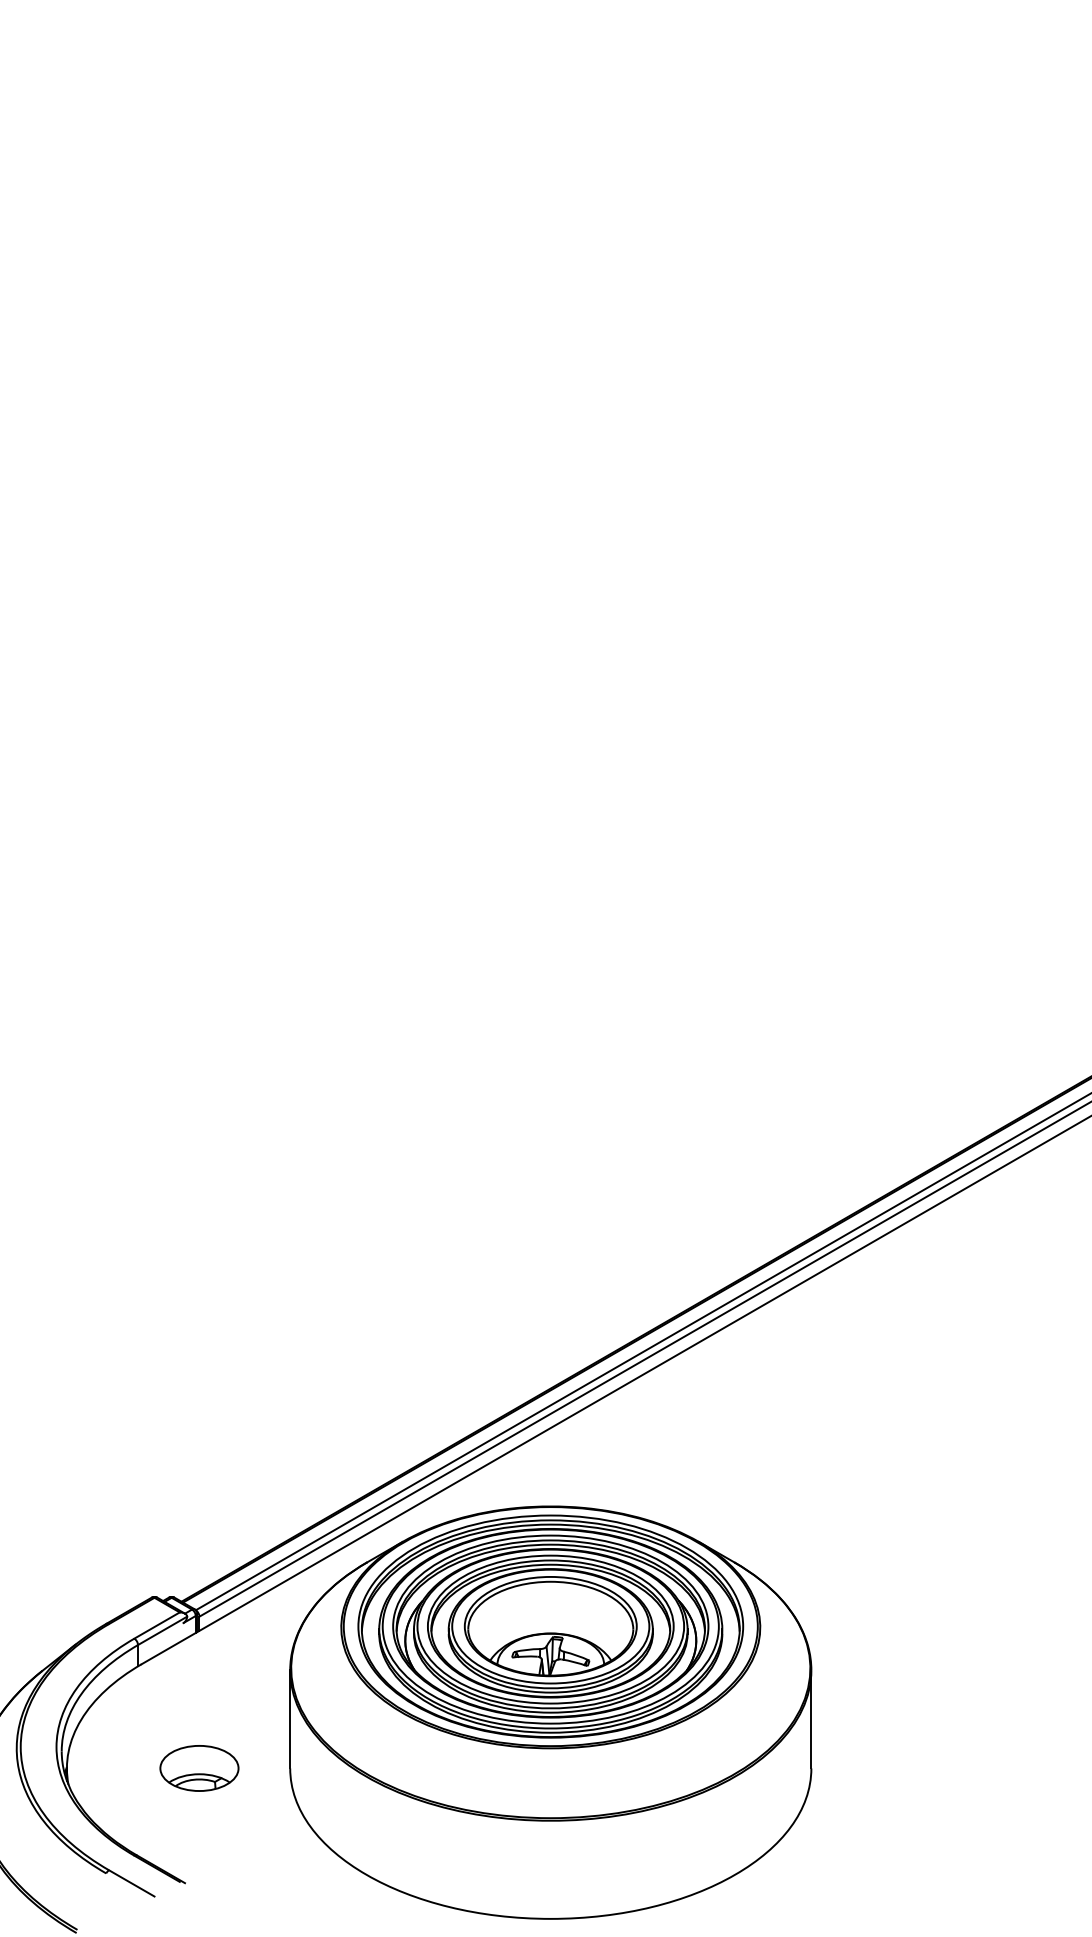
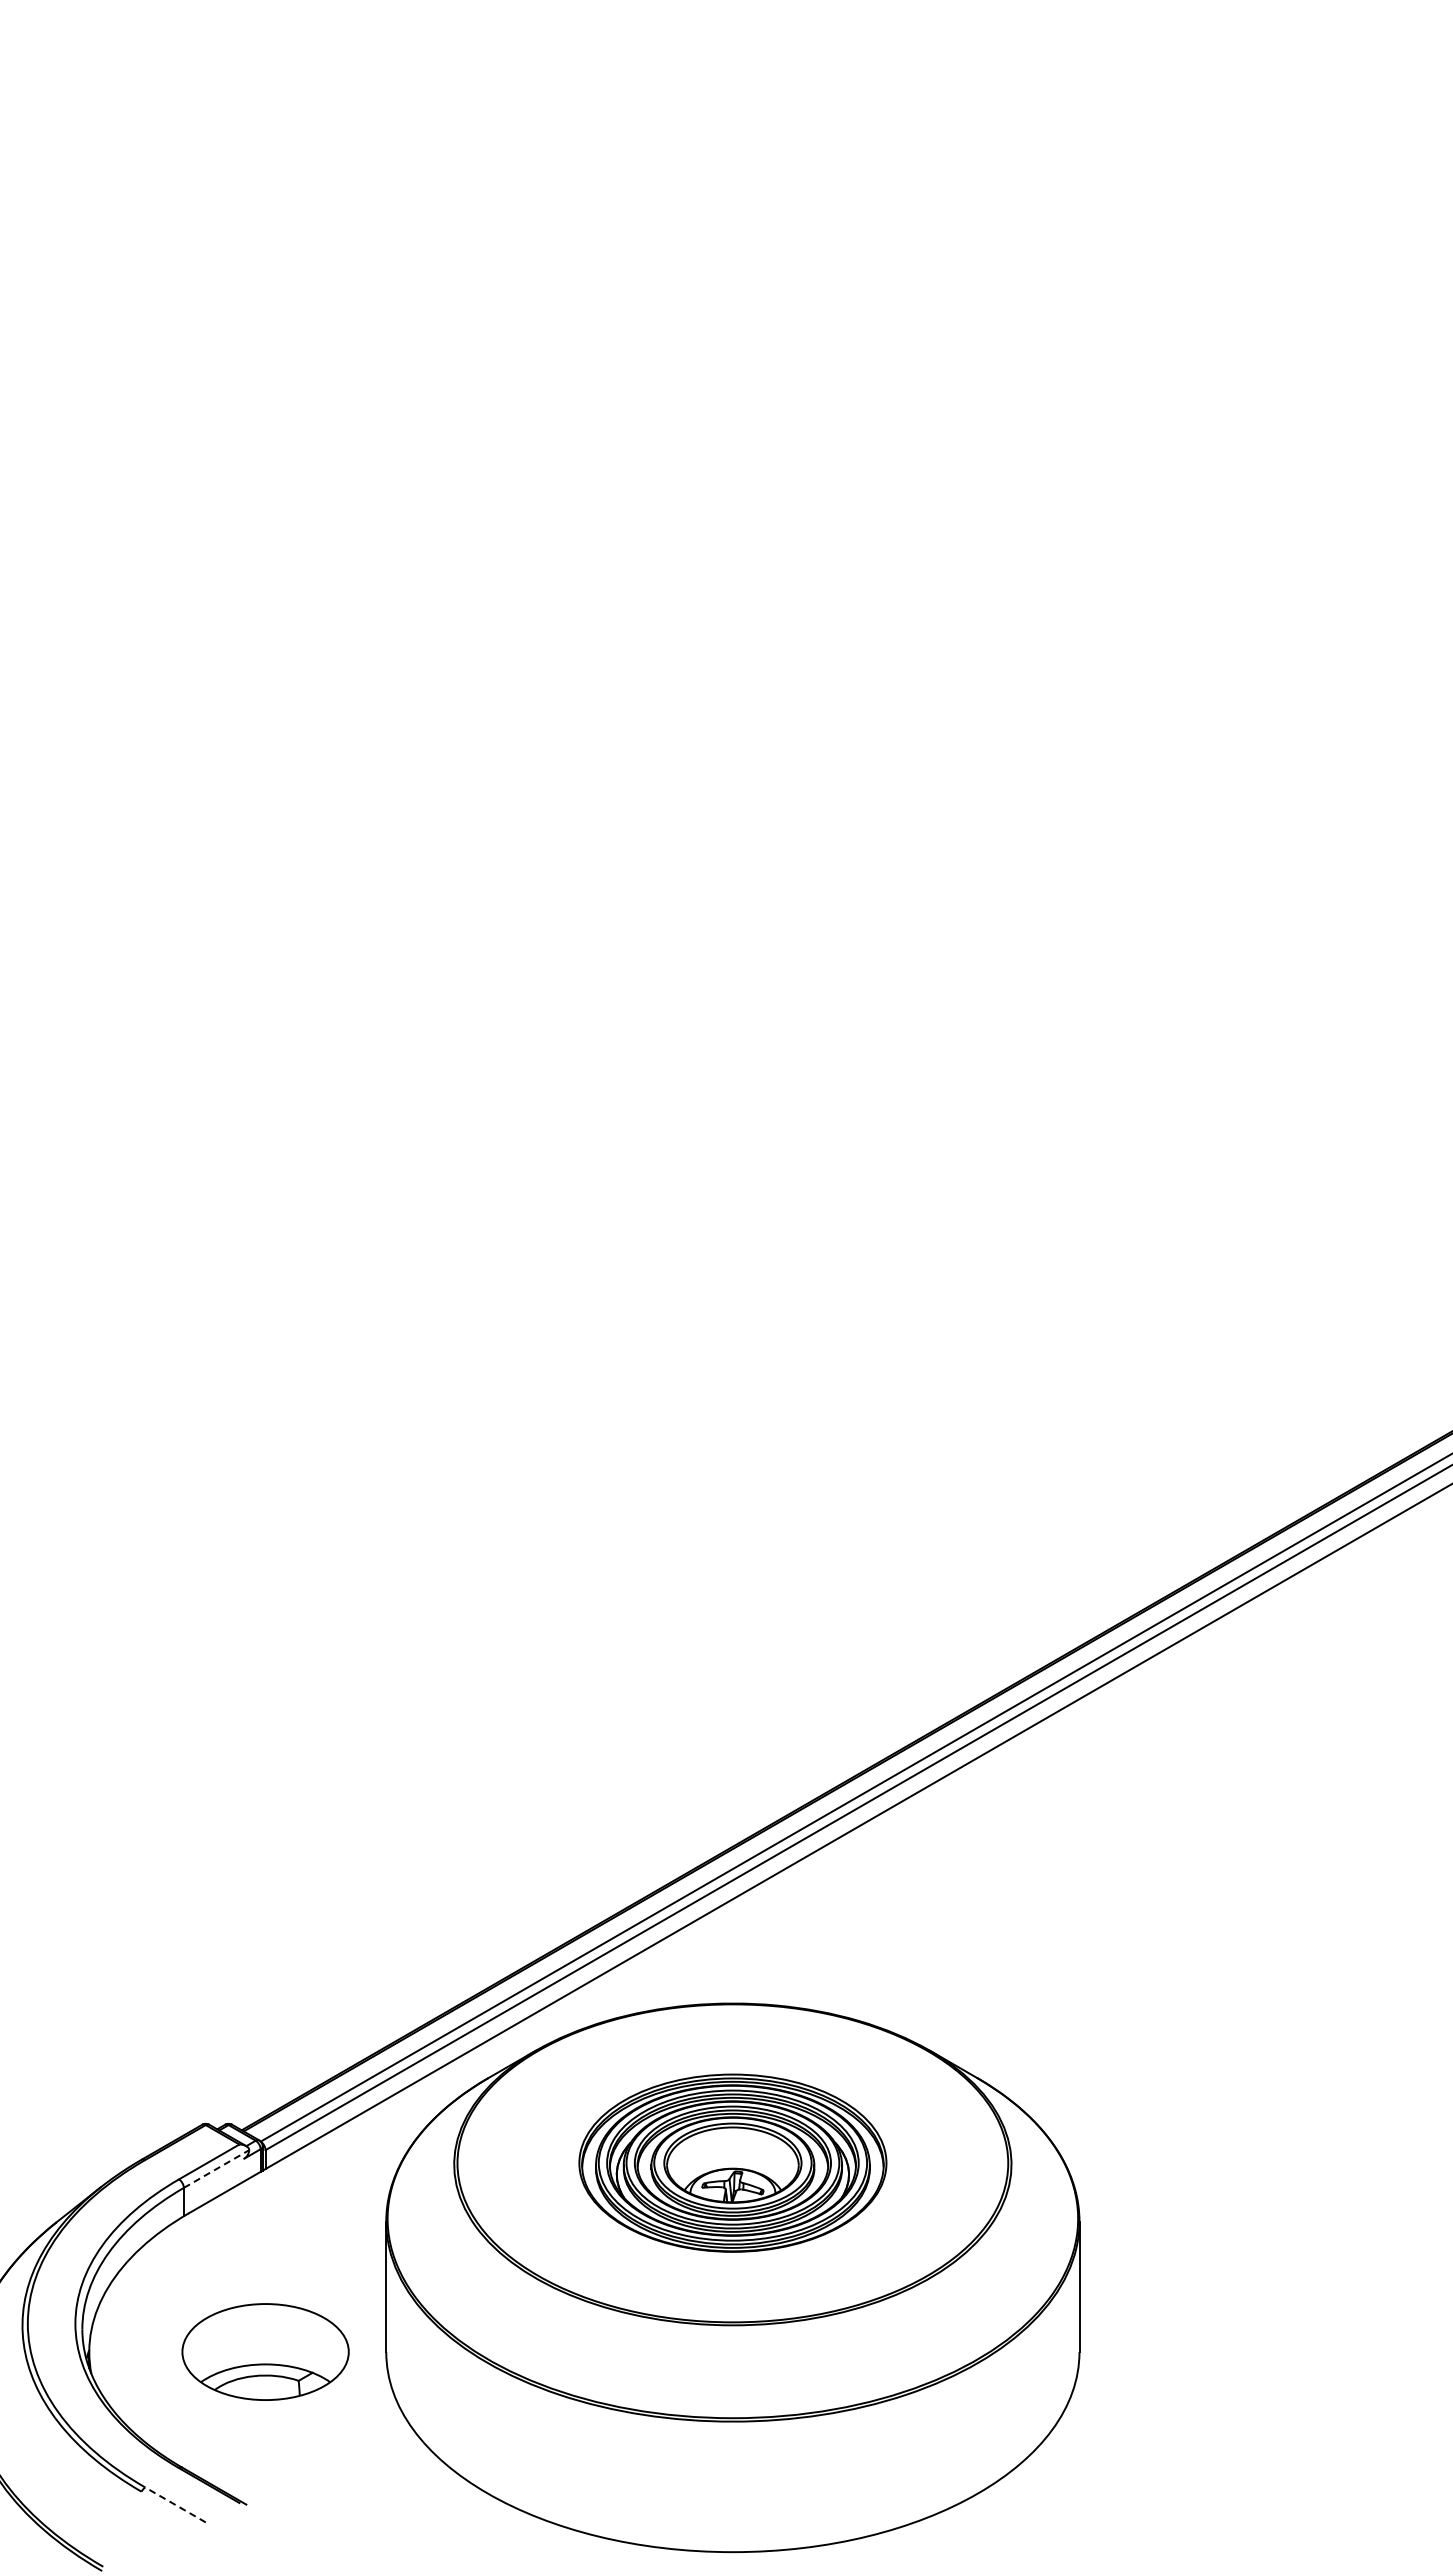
part: (550, 1625) -> (732, 2162), size x0.6
line: (162, 1631) -> (216, 2169), solid -> dashed
part: (199, 1768) -> (265, 2351), size x1.6
line: (131, 1883) -> (175, 2504), solid -> dashed

